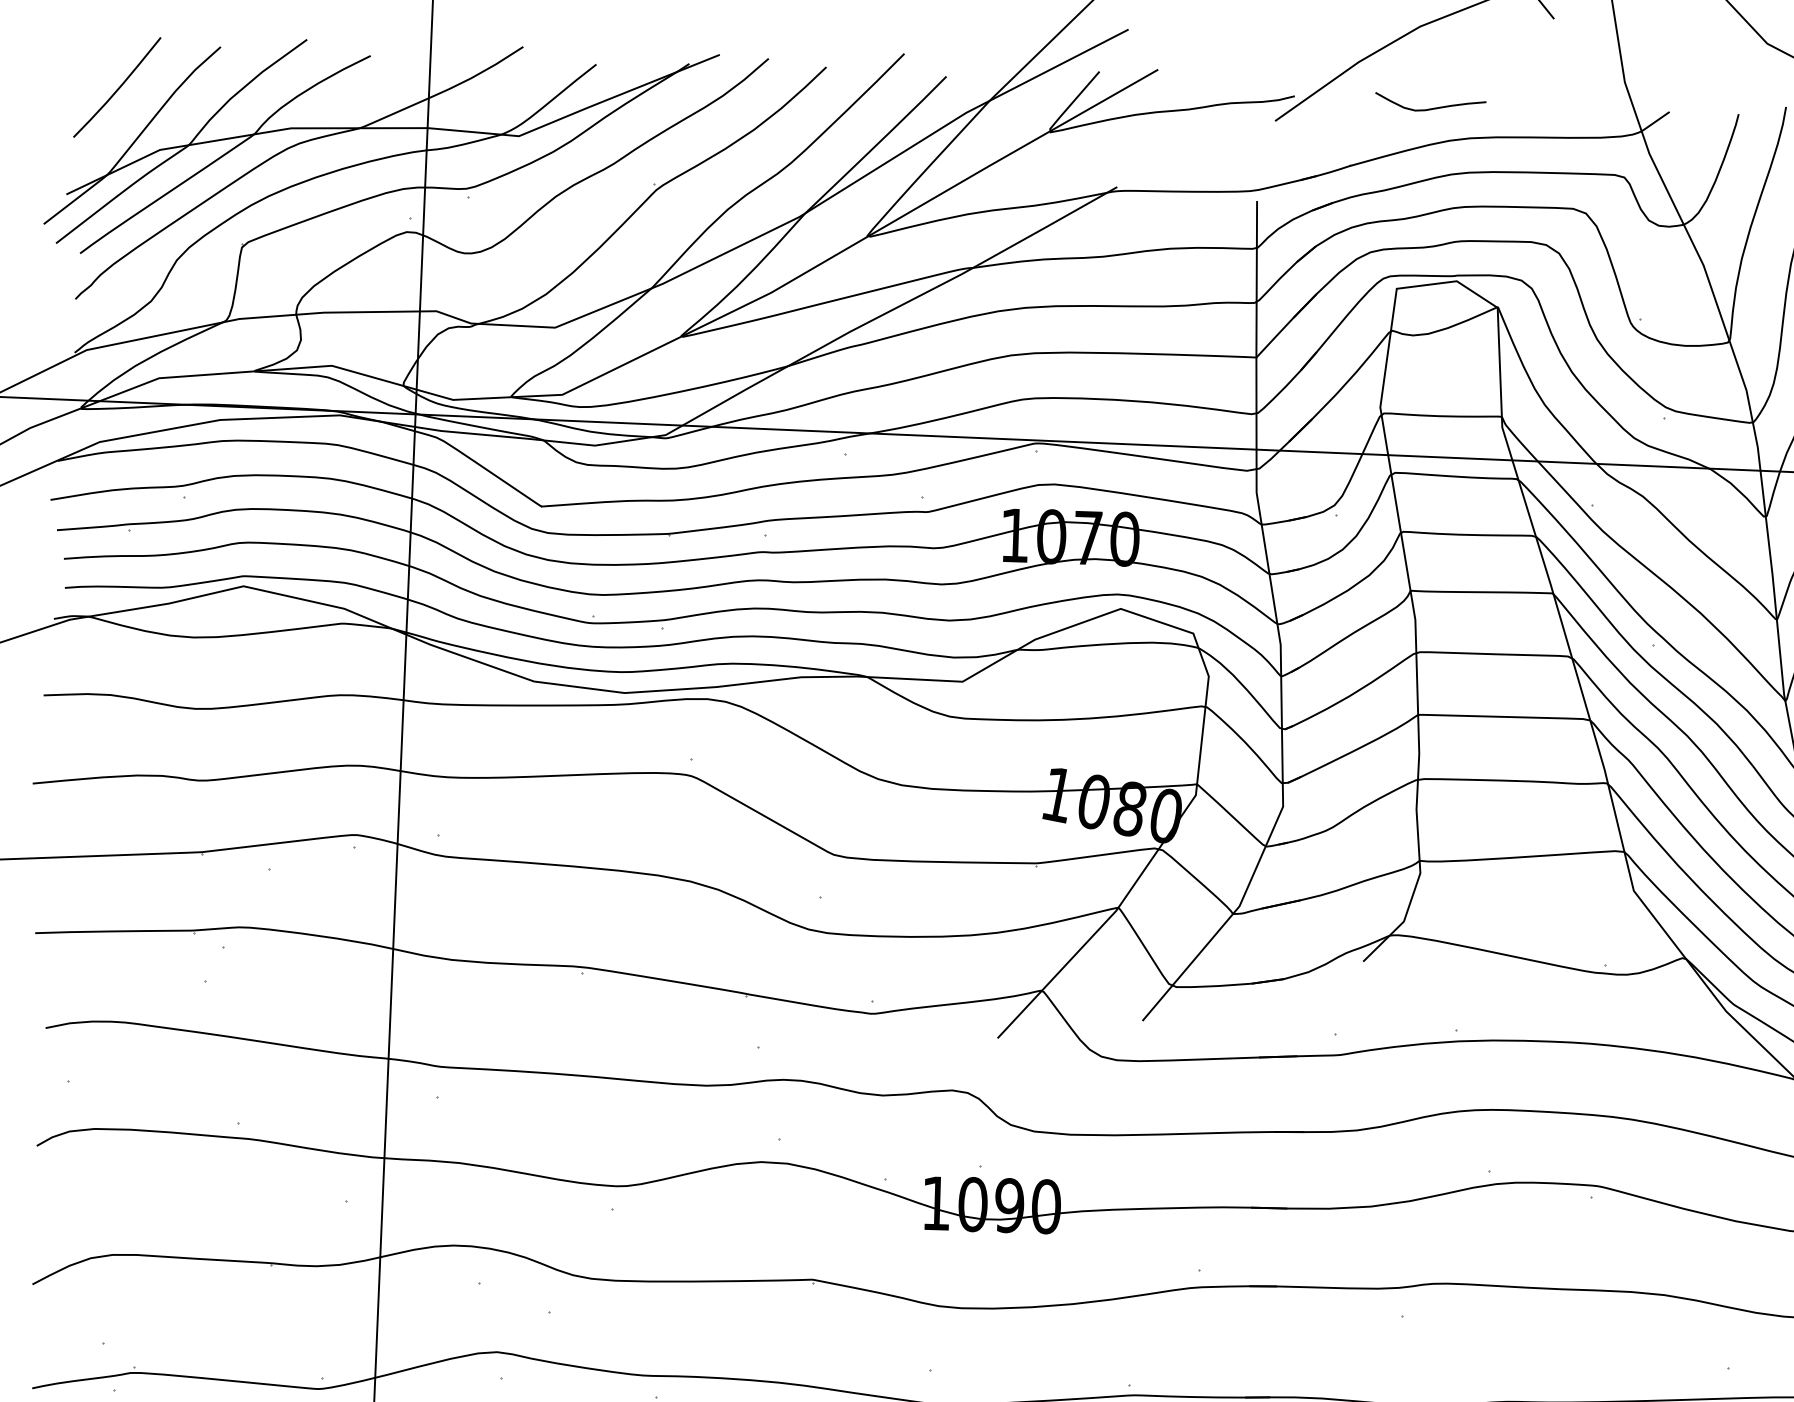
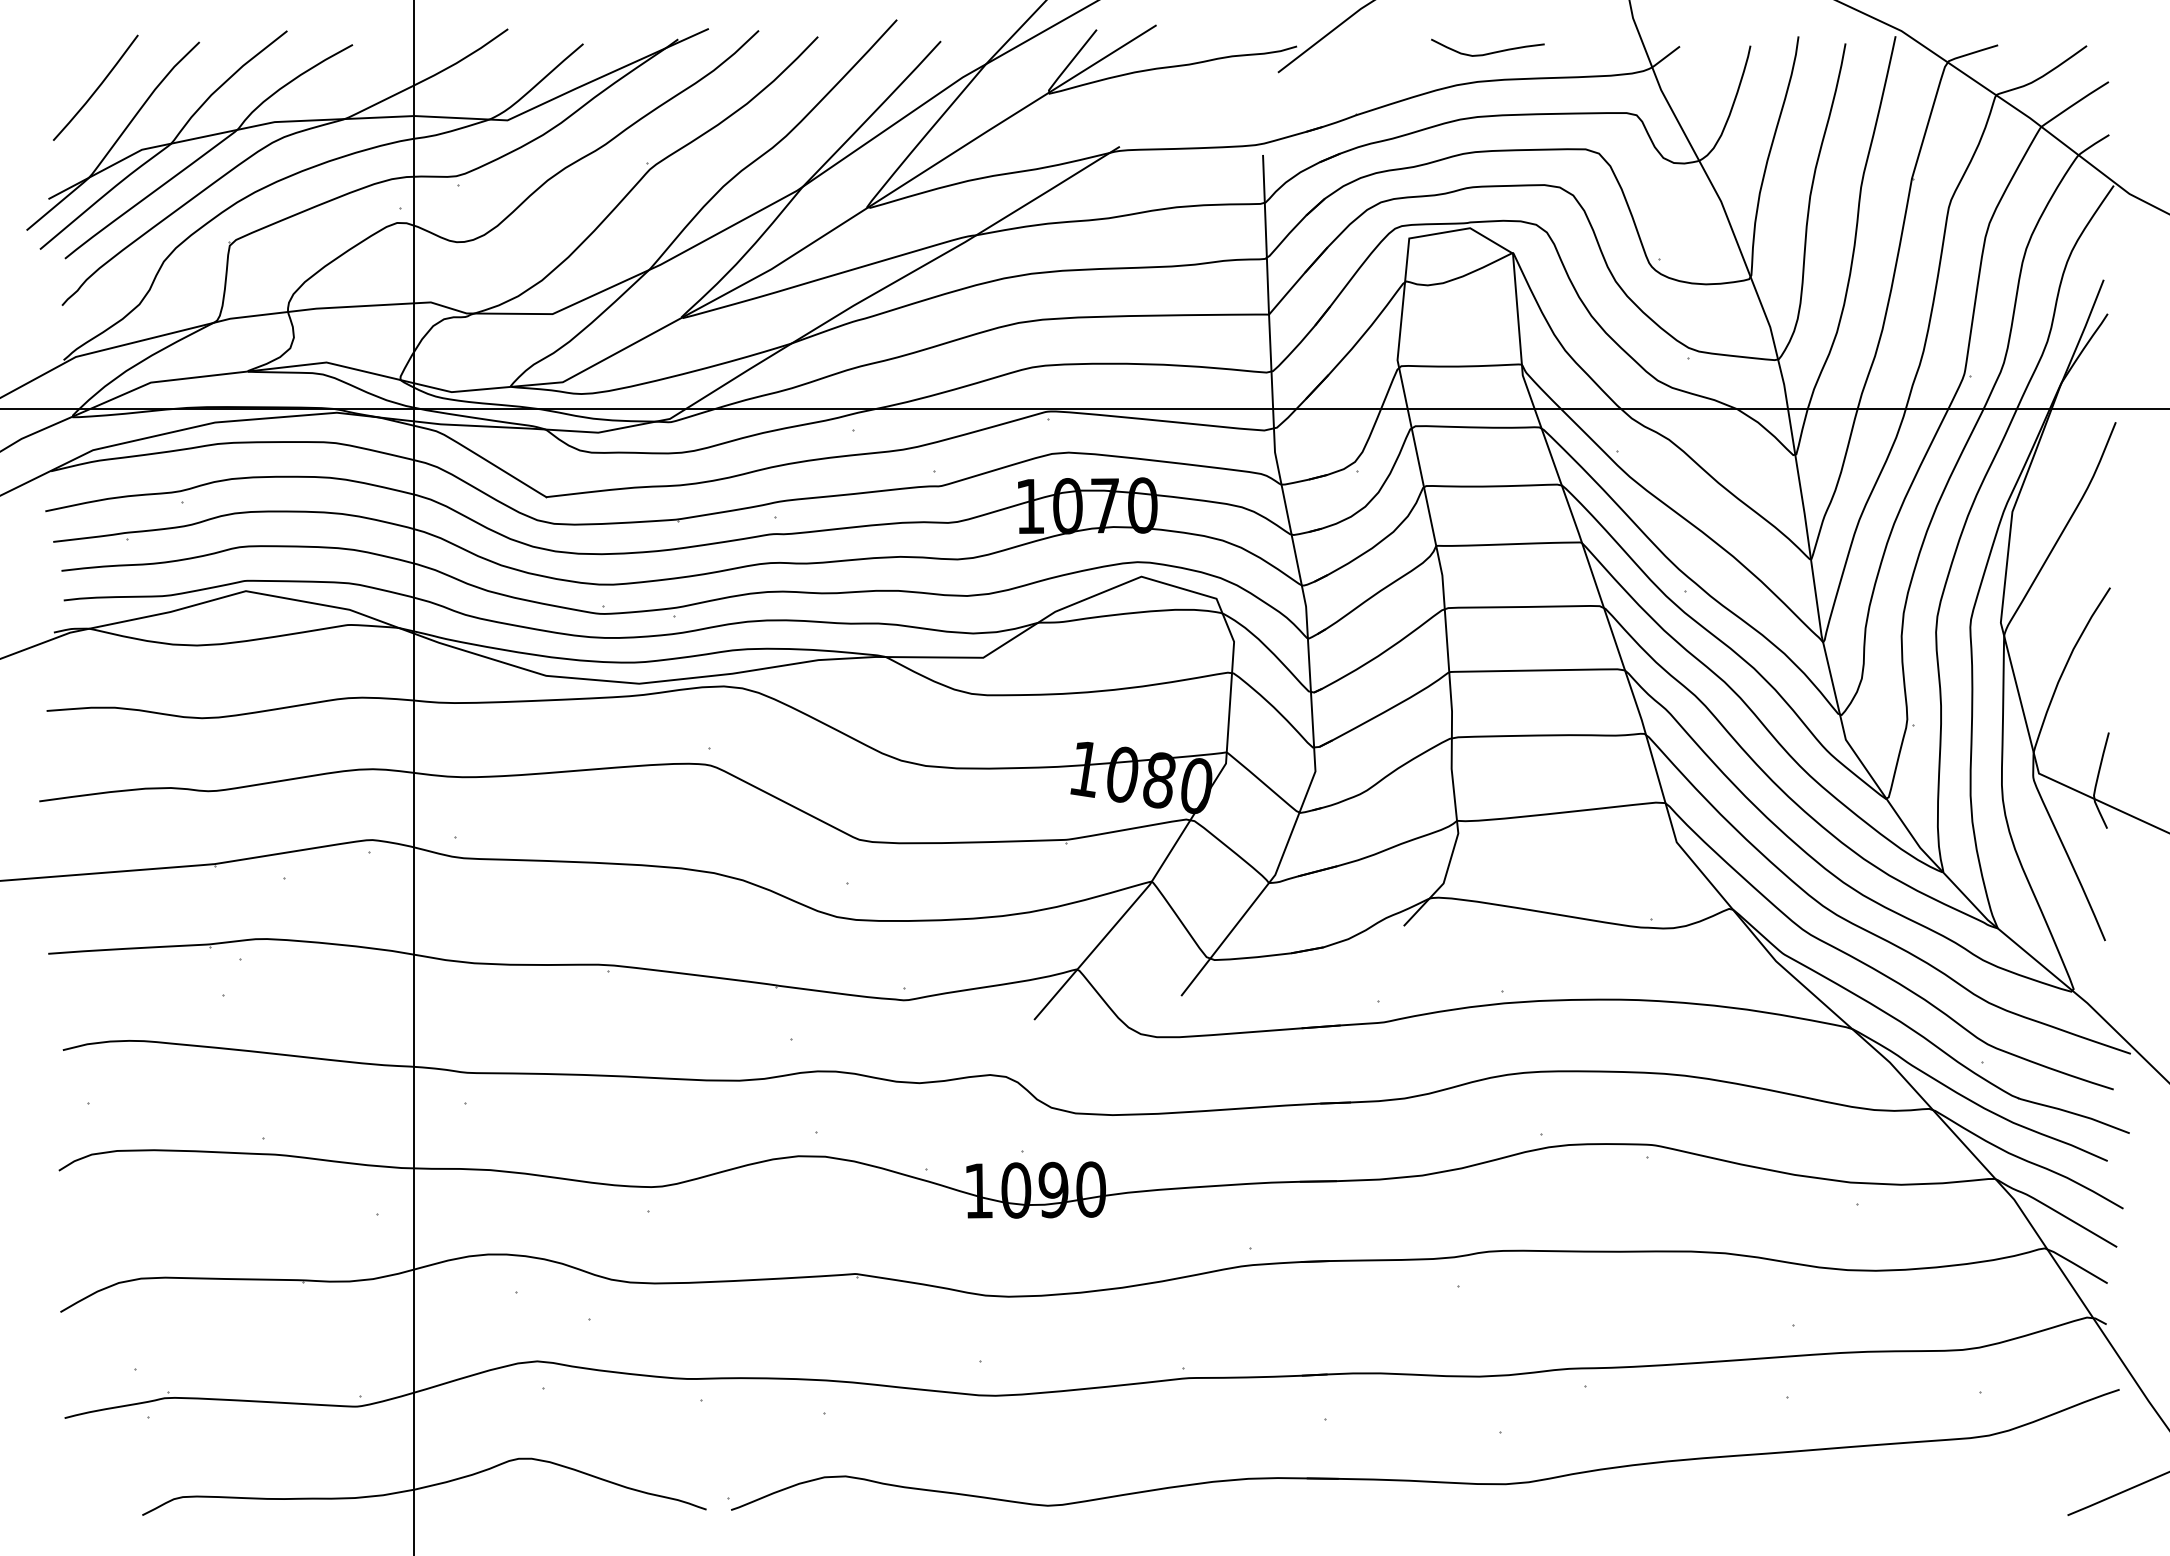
curve: (1432, 107) -> (1489, 52), moved

